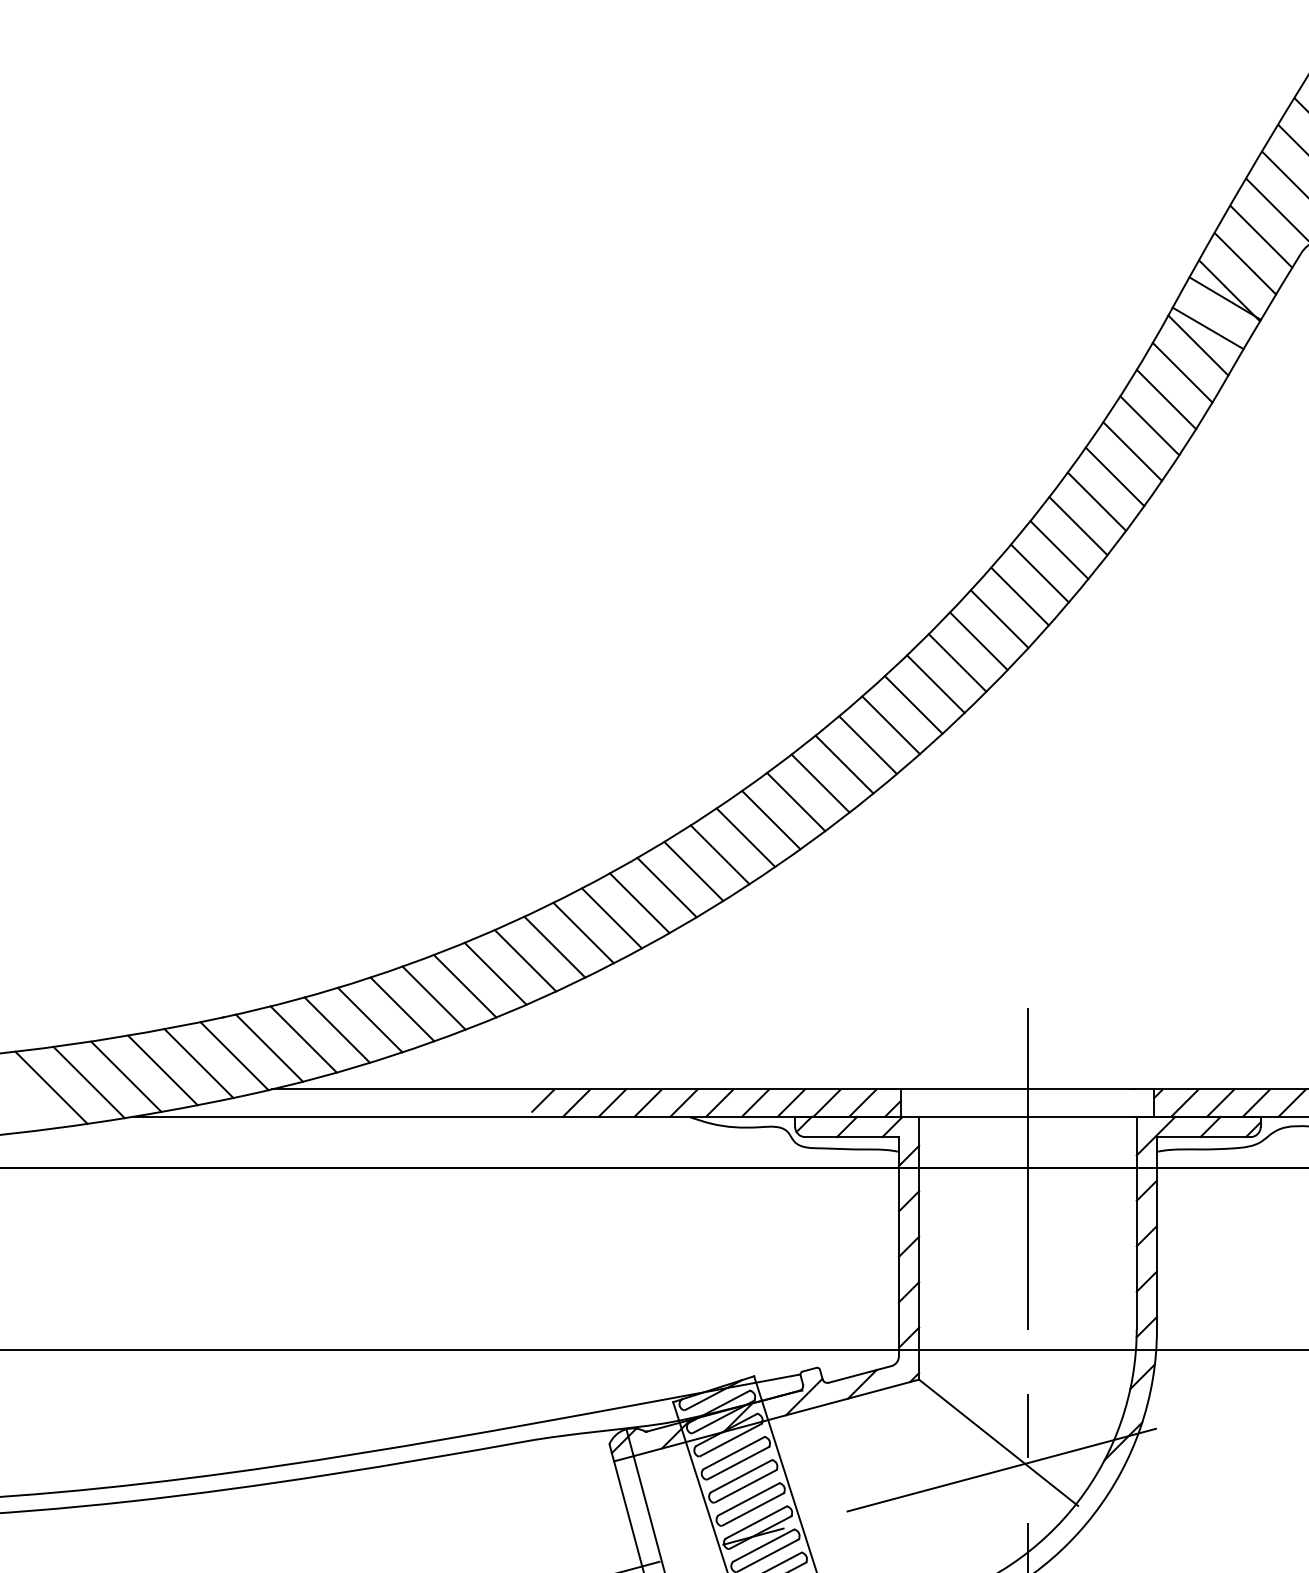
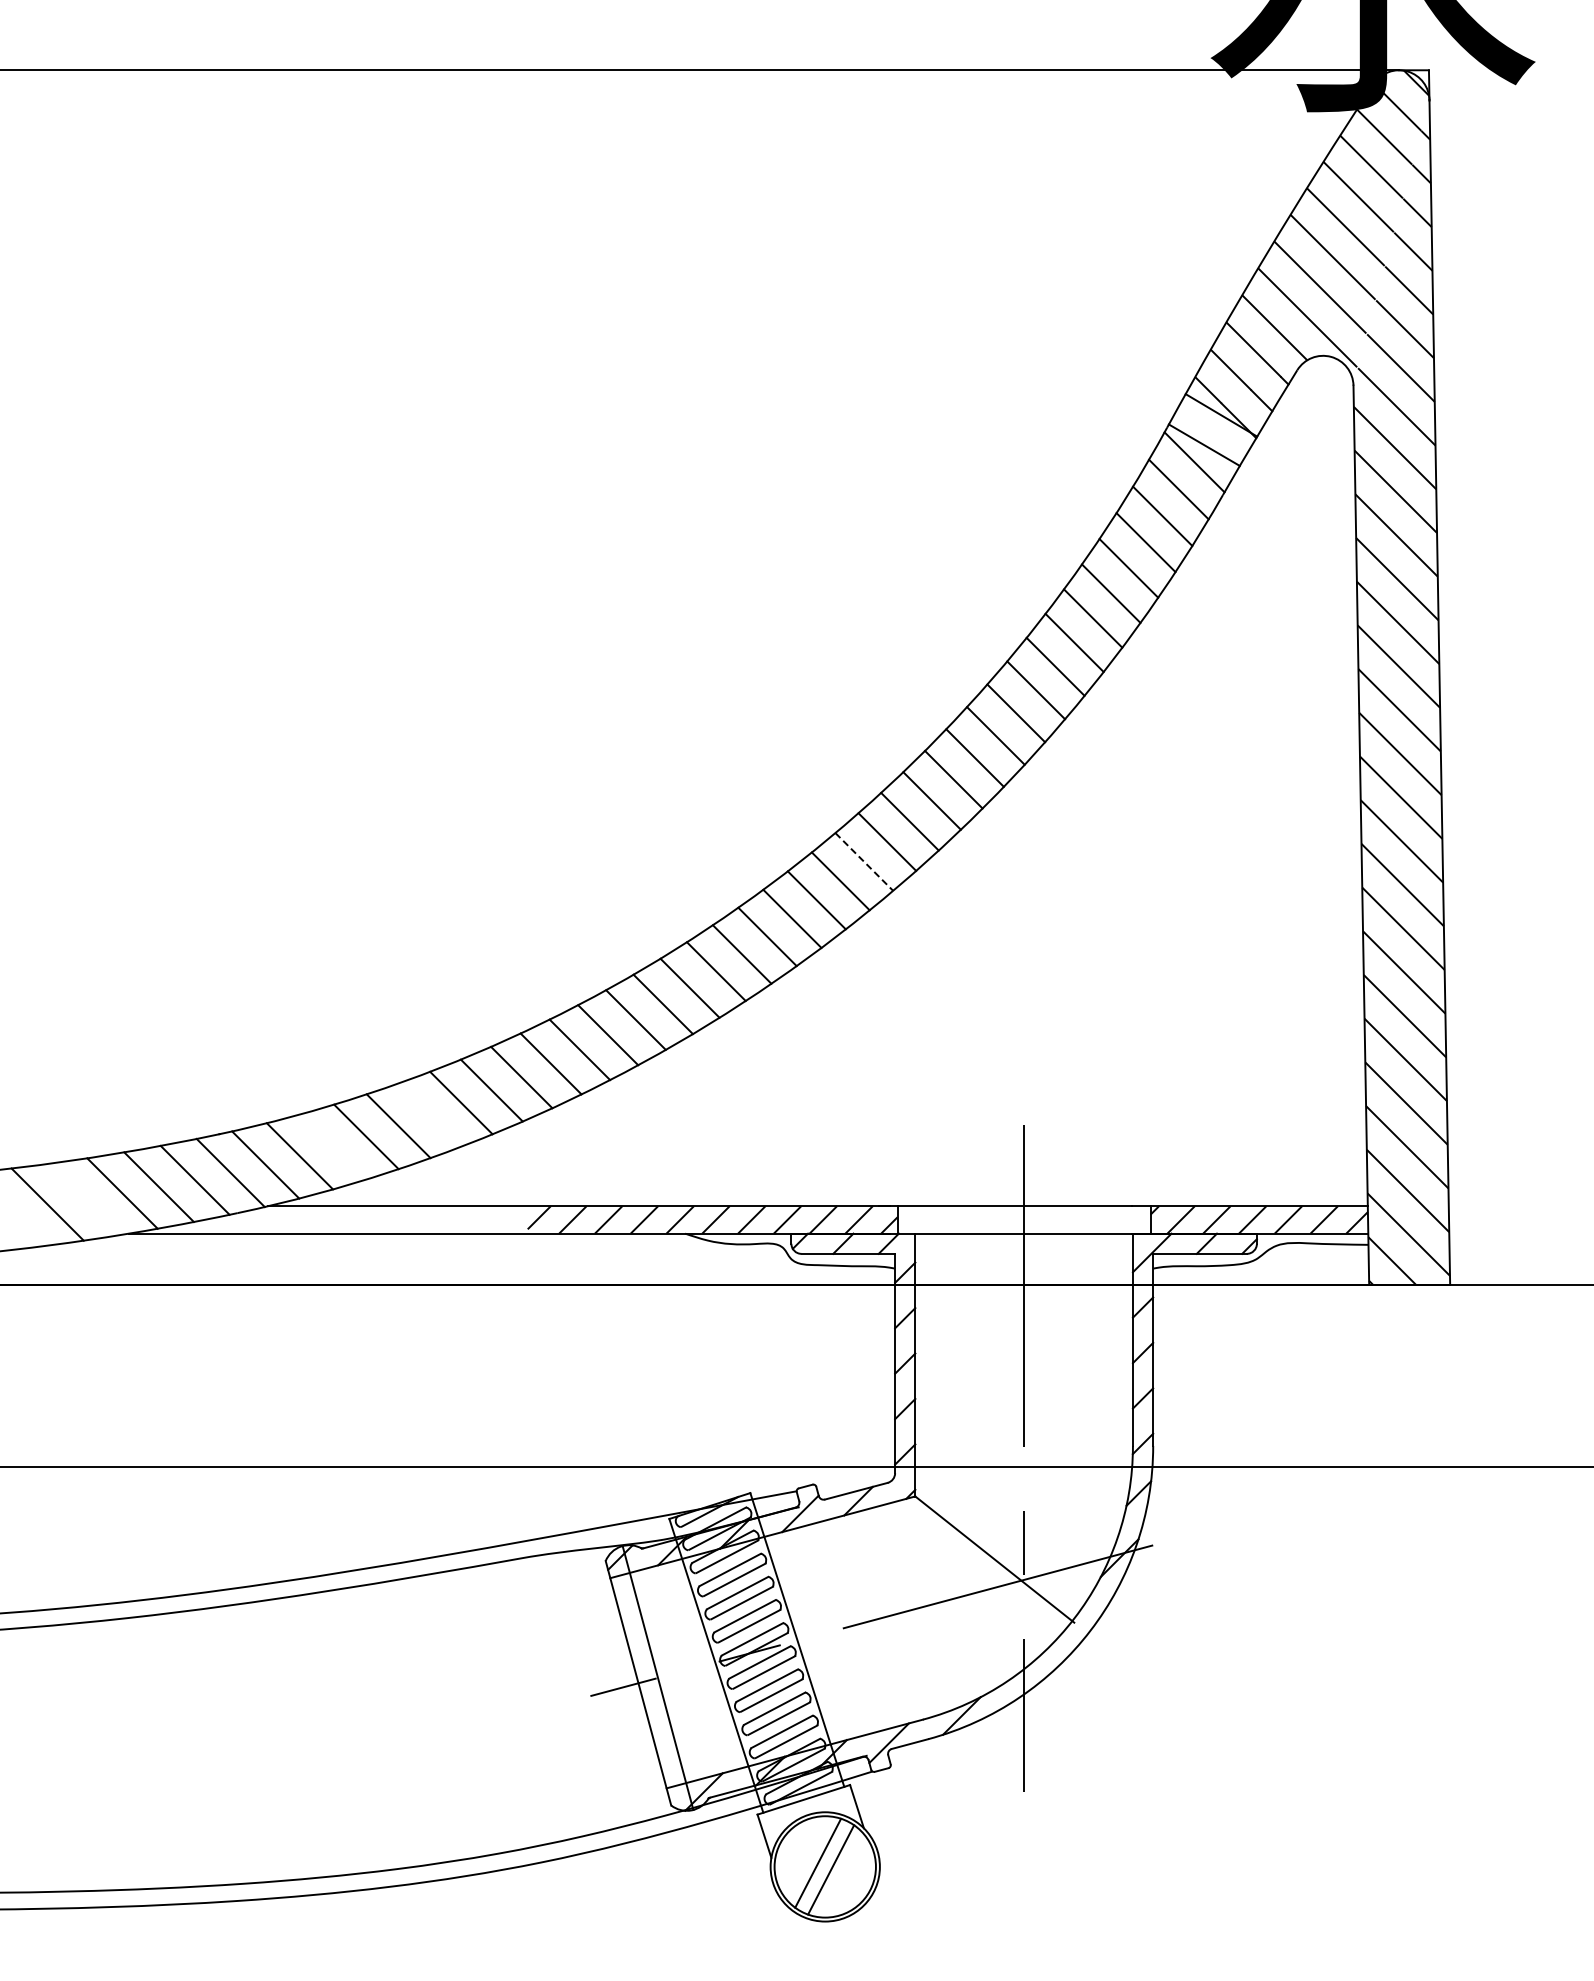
line: (868, 744) -> (864, 861), solid -> dashed
line: (433, 997) -> (429, 1114), removed
line: (337, 1029) -> (333, 1146), removed
line: (89, 1081) -> (85, 1198), removed

